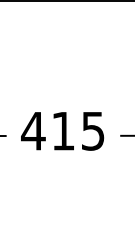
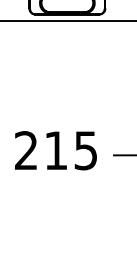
text: (32, 130) -> (25, 150), 415 -> 215

